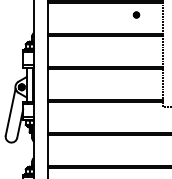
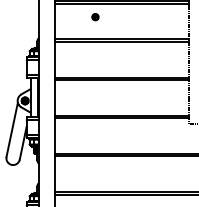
part: (136, 14) -> (95, 16), moved

